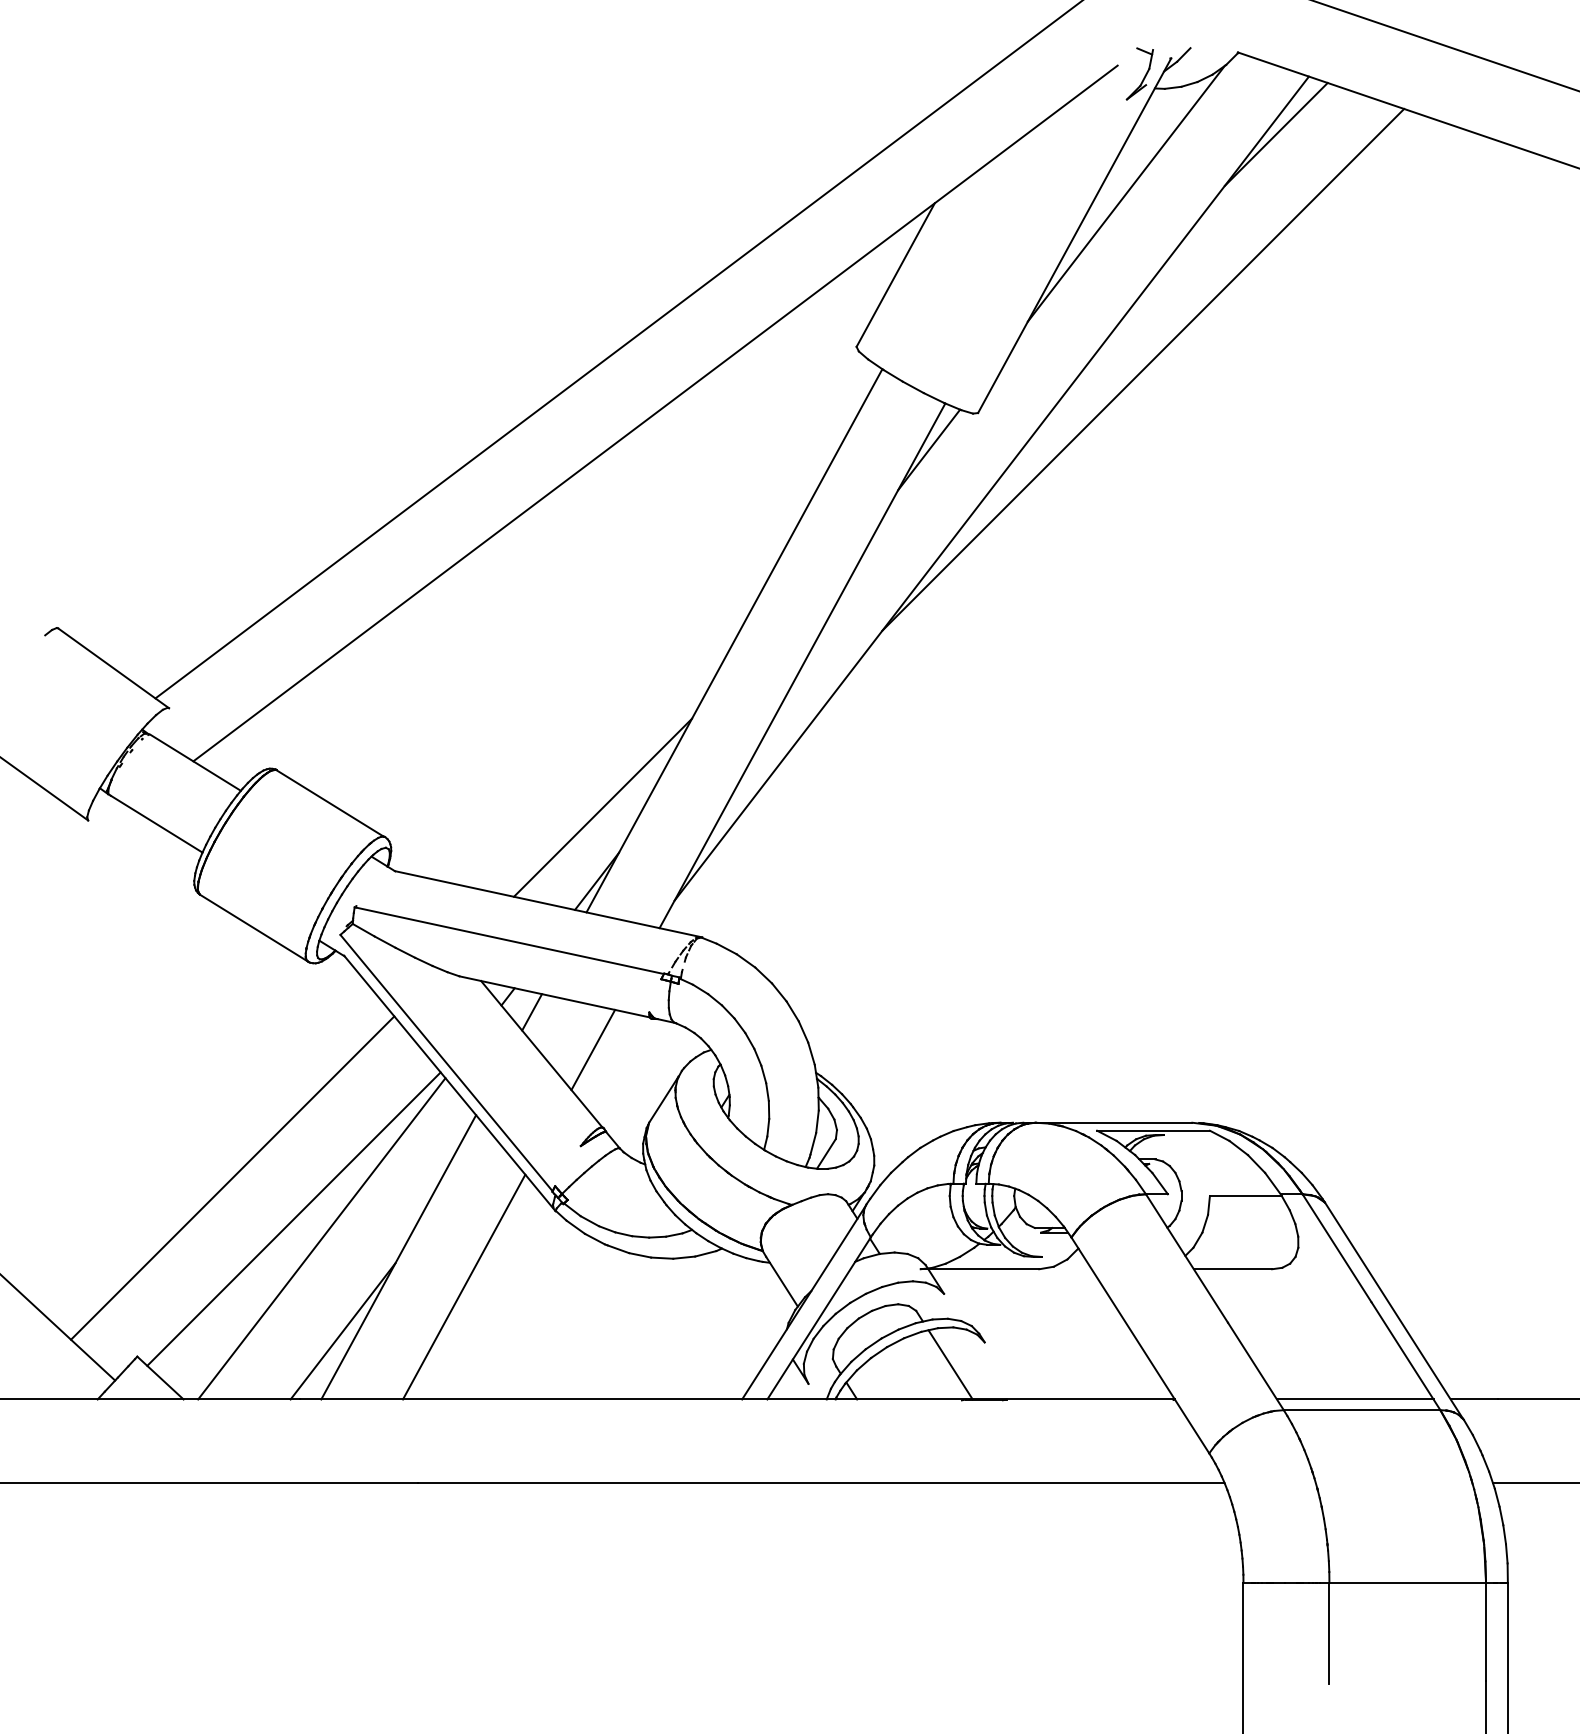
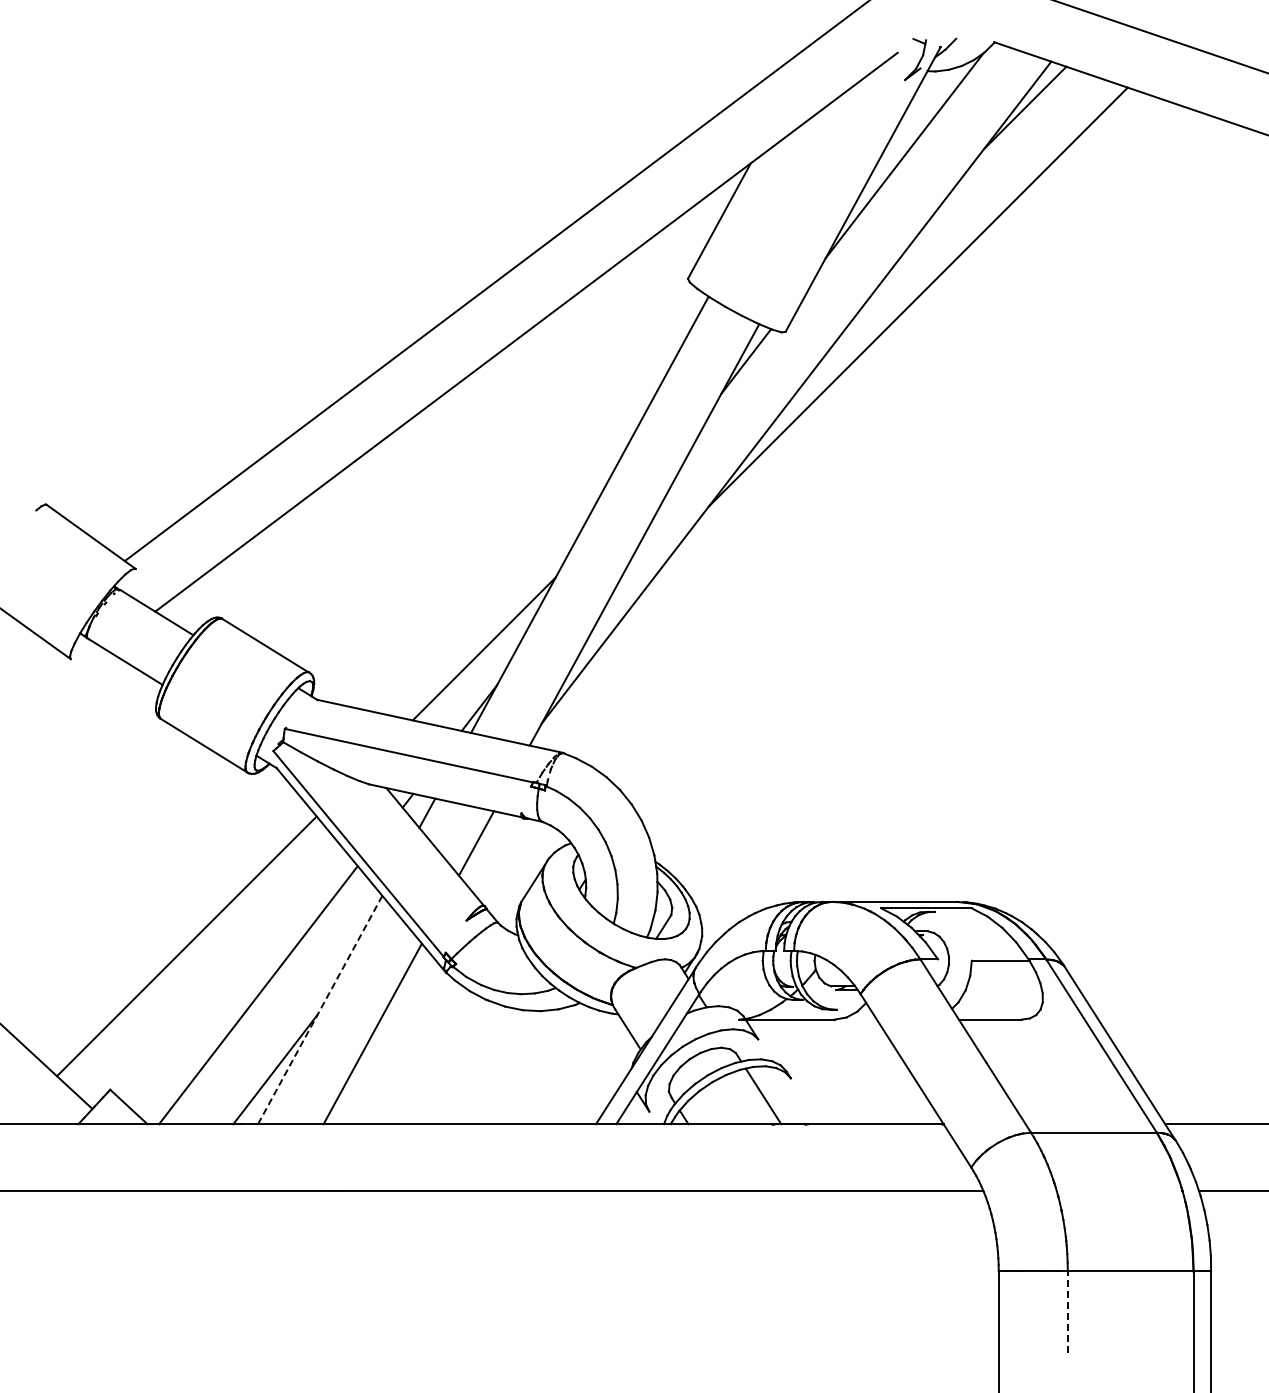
line: (293, 1219) -> (235, 979), removed
line: (397, 1257) -> (319, 1010), solid -> dashed
line: (1355, 1399) -> (1088, 1124), removed
line: (1329, 1633) -> (1067, 1312), solid -> dashed

